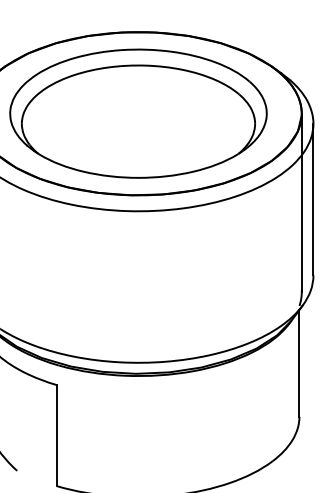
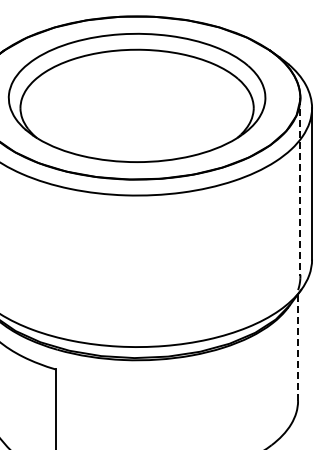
line: (301, 203) -> (300, 187), solid -> dashed
line: (299, 362) -> (298, 346), solid -> dashed

